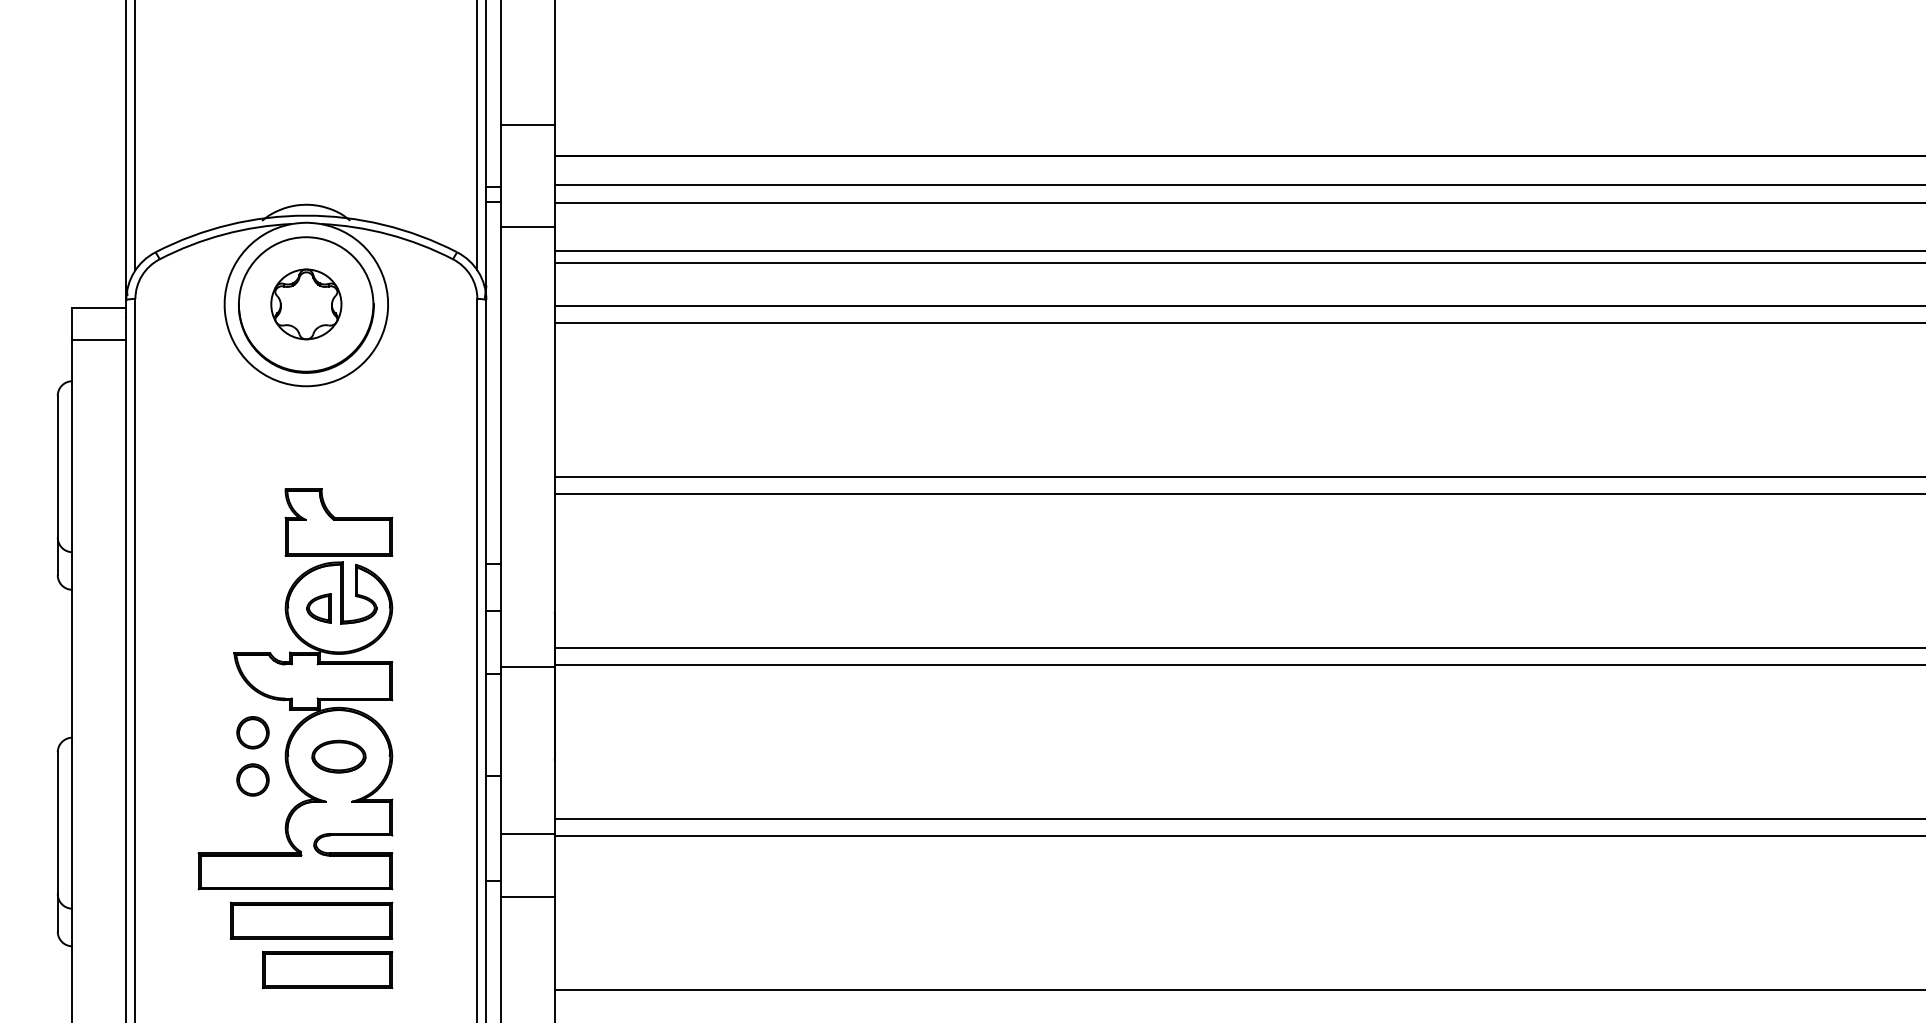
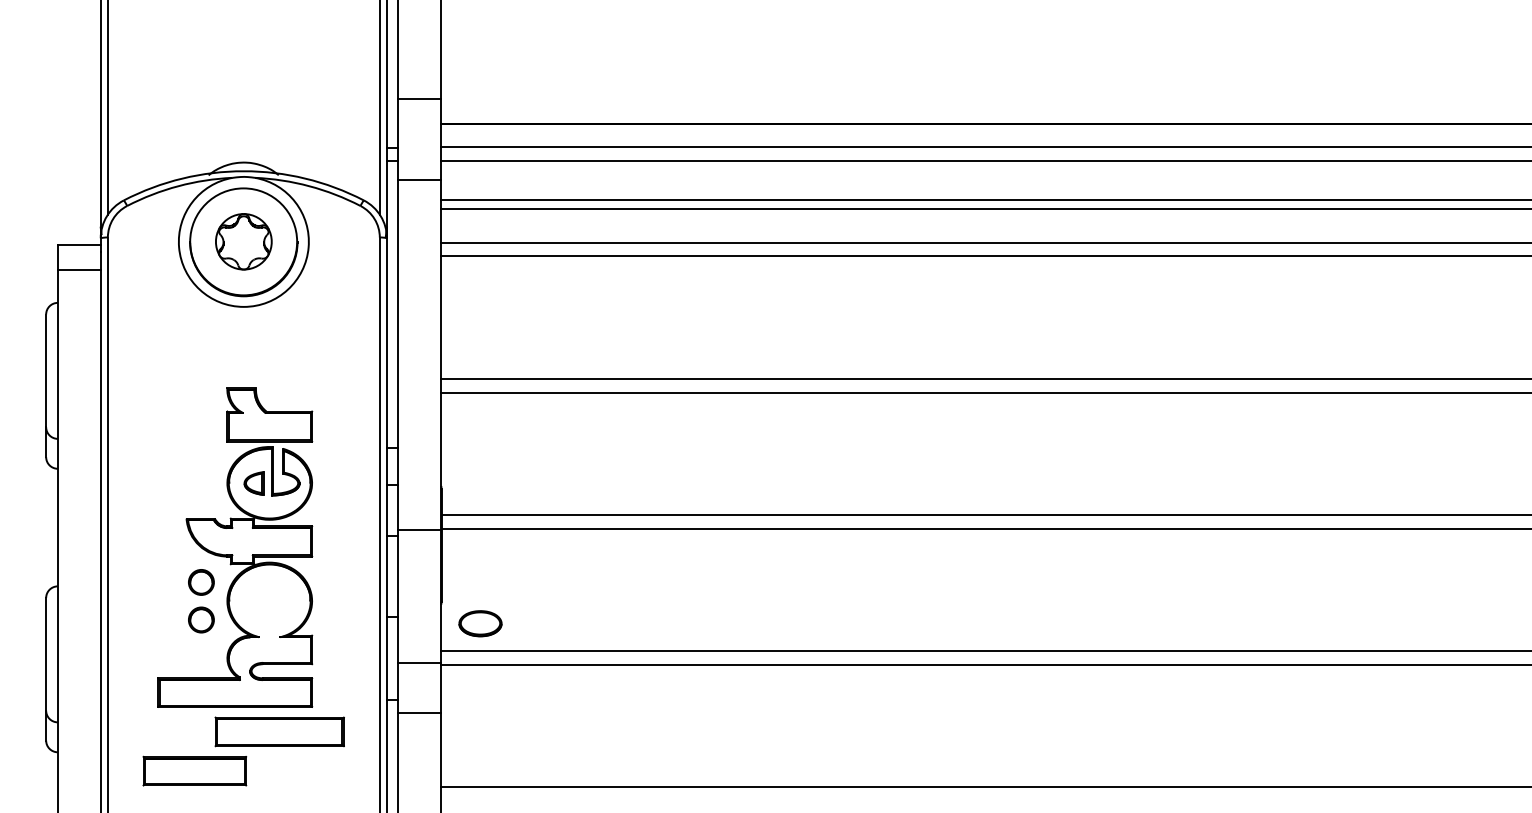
part: (338, 756) -> (480, 623), moved
part: (311, 920) -> (279, 731), moved
part: (327, 970) -> (194, 771), moved

